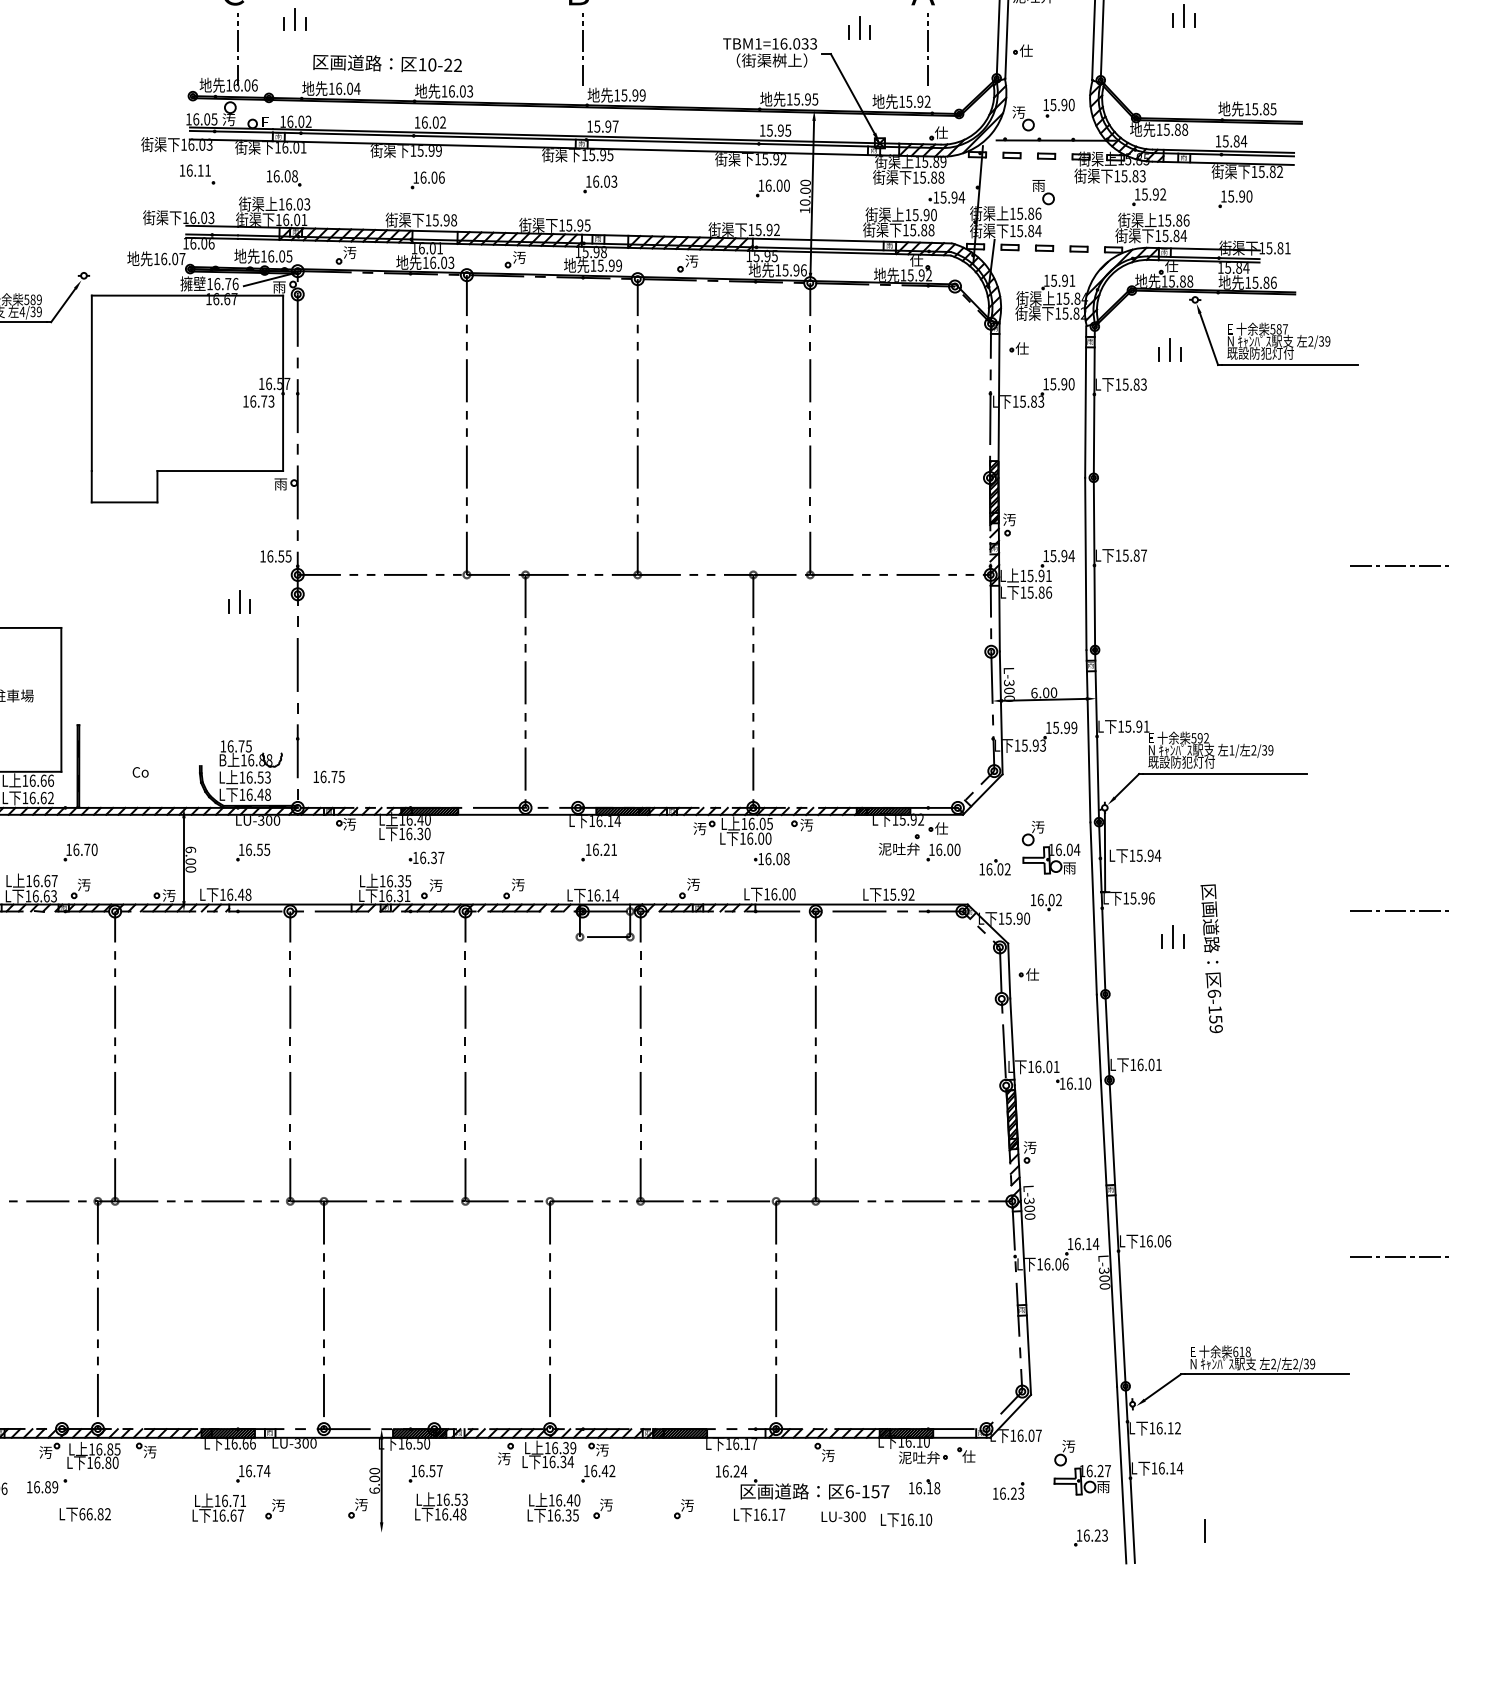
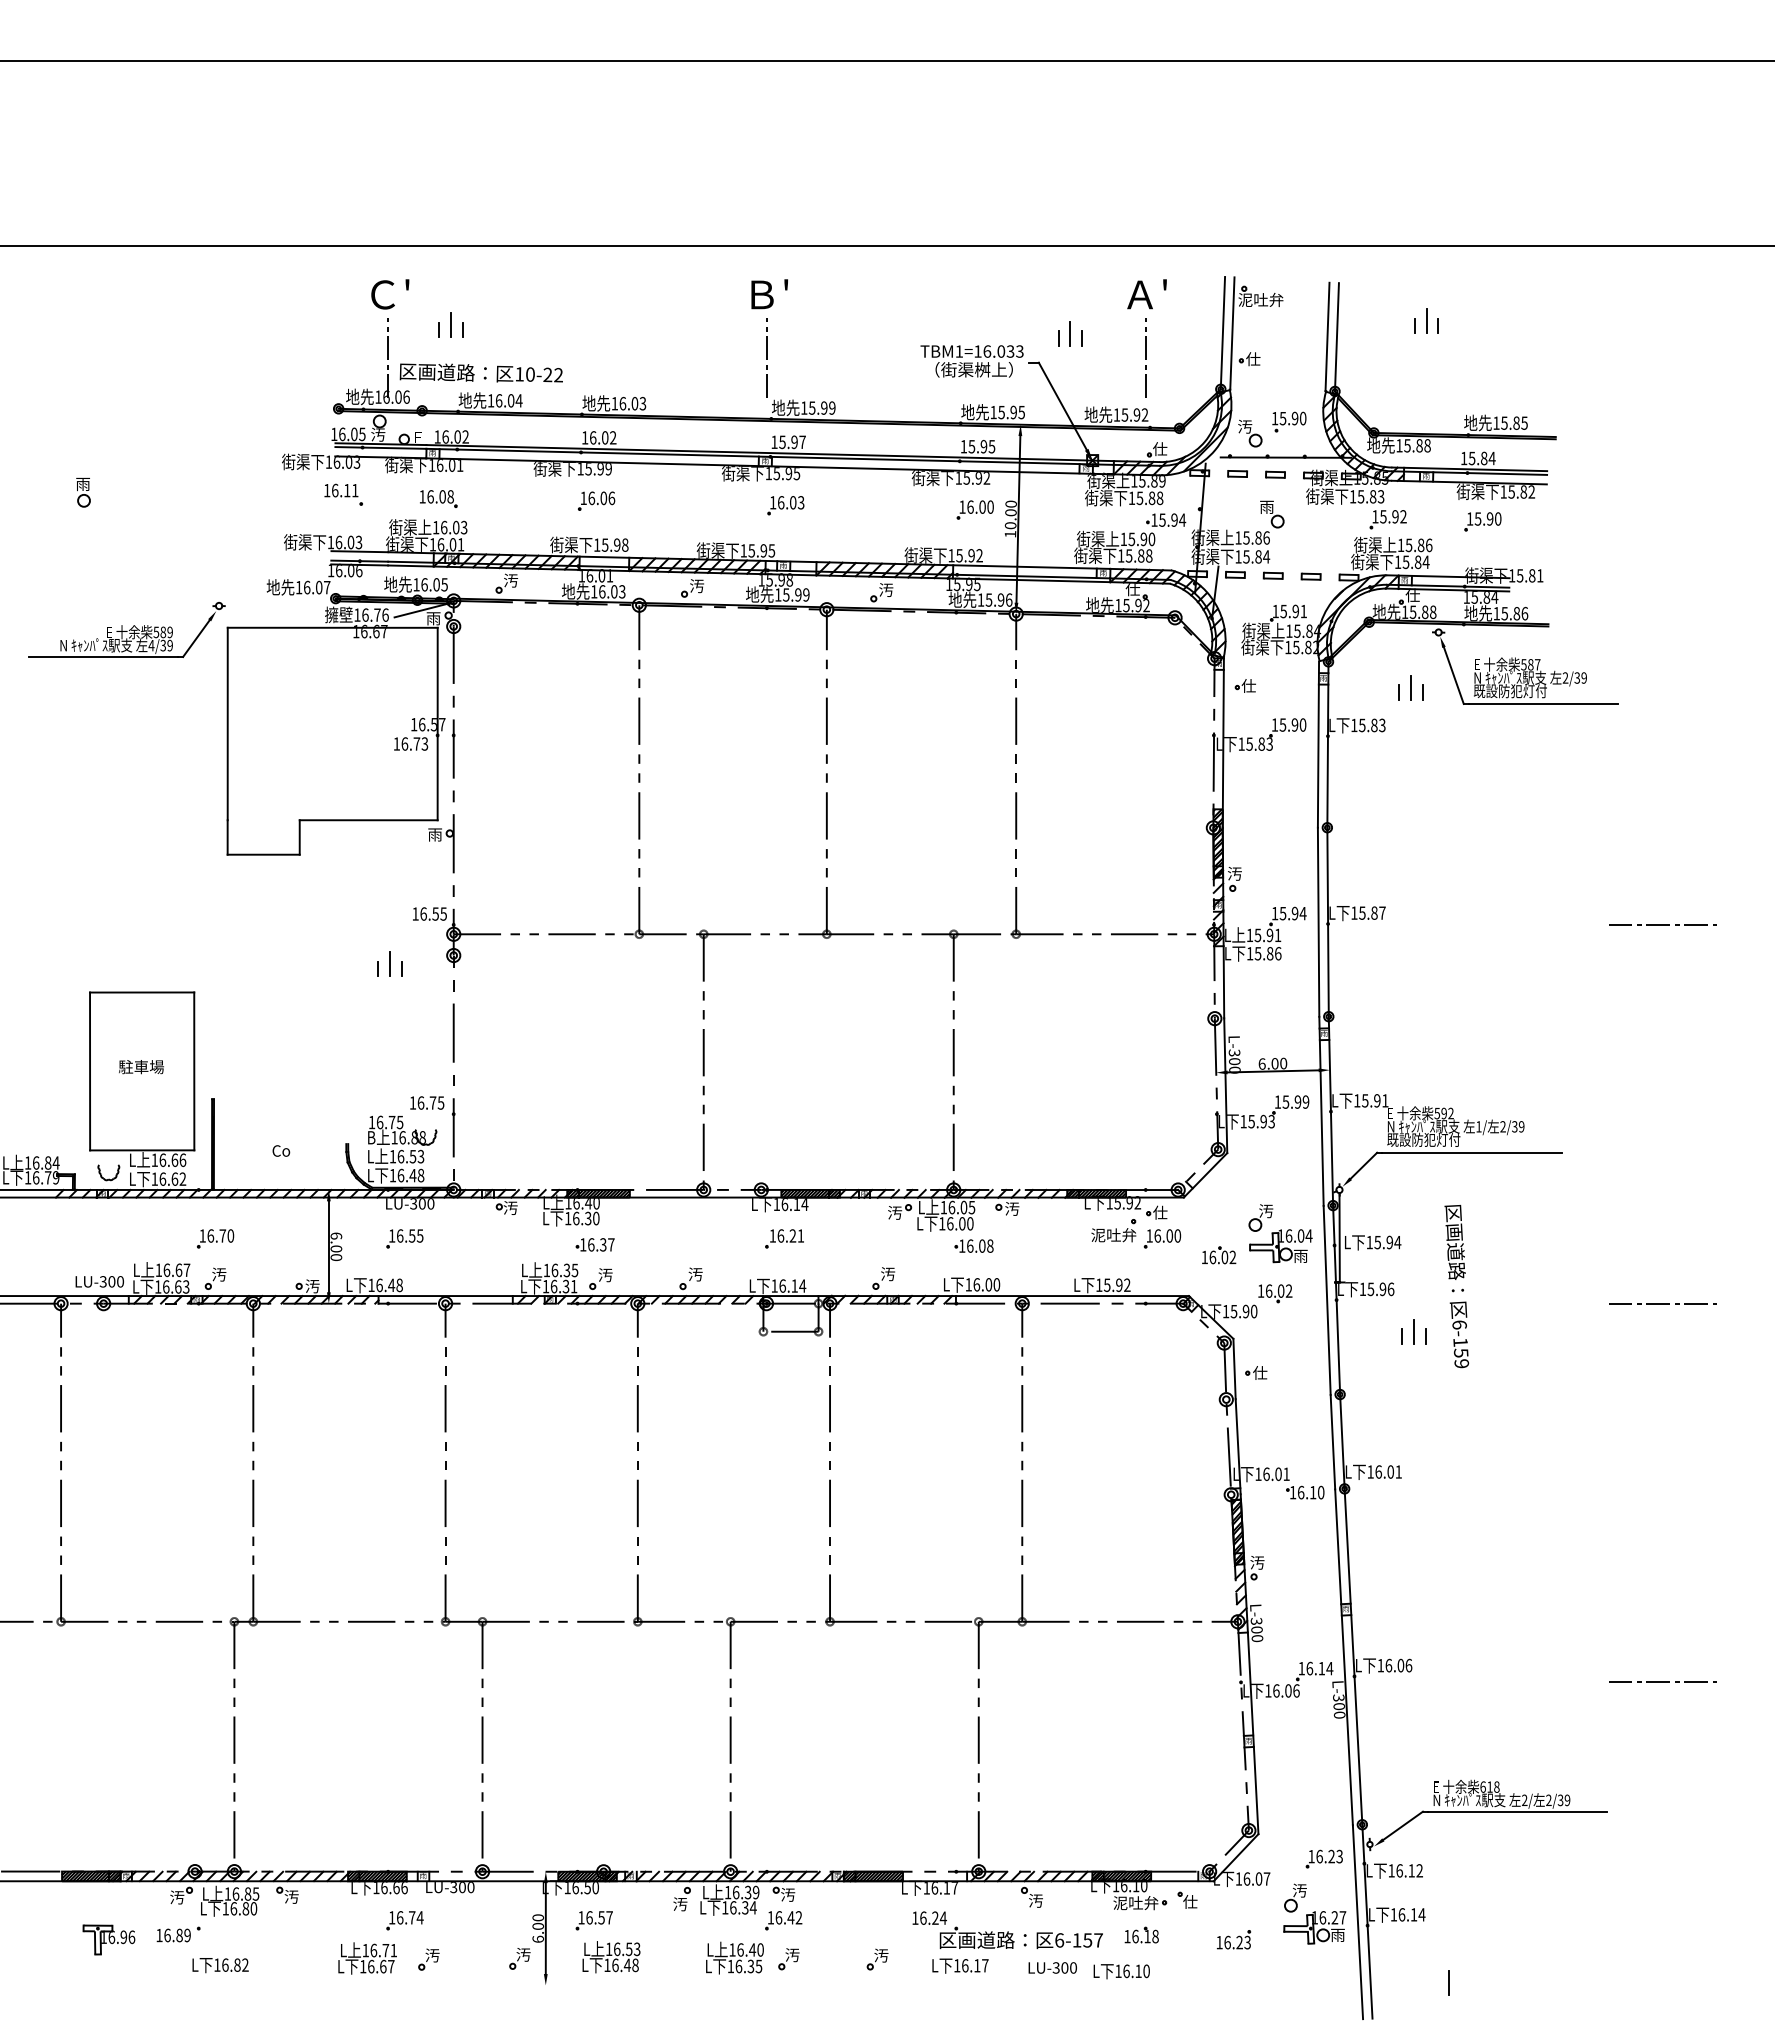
text: (386, 63) -> (480, 372), moved
text: (329, 776) -> (427, 1102), moved
text: (1211, 958) -> (1456, 1286), moved
text: (82, 1513) -> (217, 1964), 66.82 -> 16.82
part: (1090, 1537) -> (1323, 1858), moved

